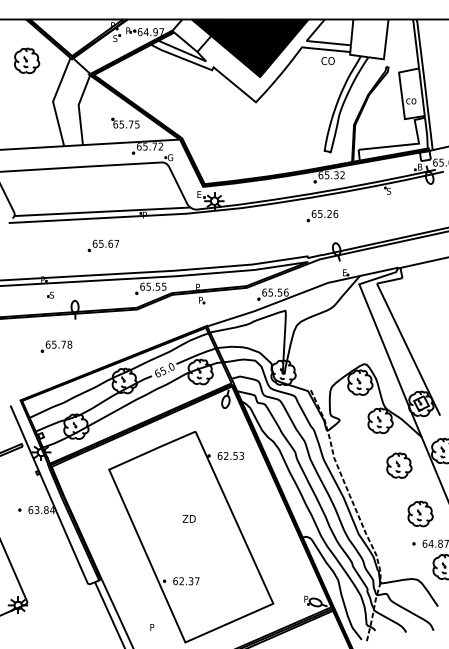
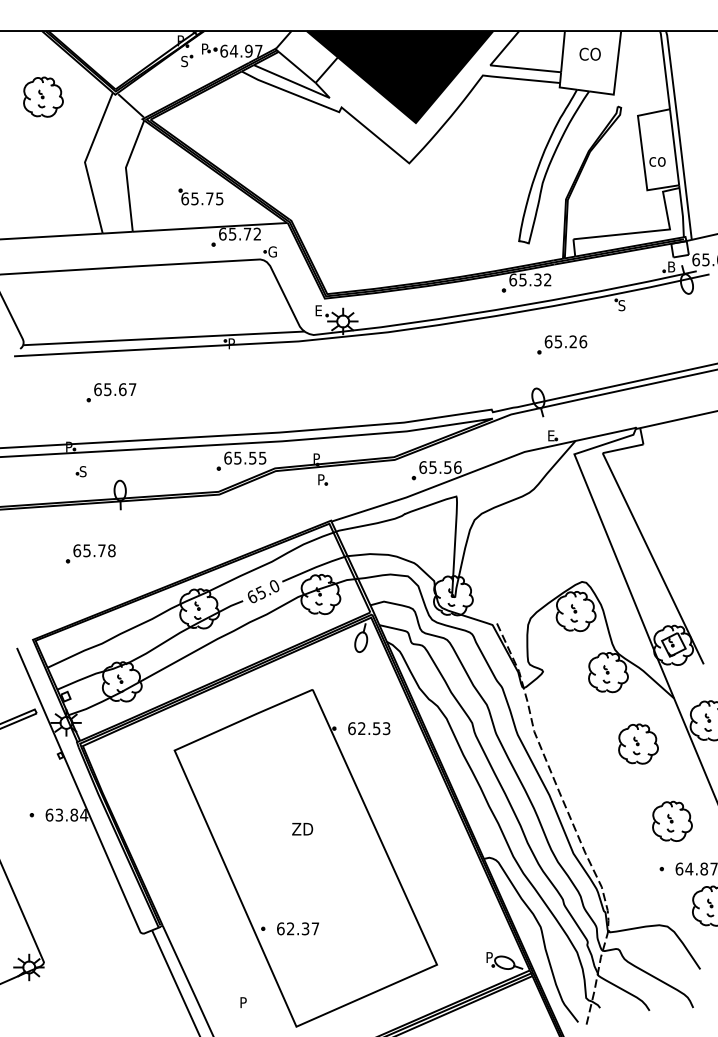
text: (327, 61) -> (589, 54), moved
part: (322, 216) -> (561, 345), moved
part: (102, 245) -> (109, 392), moved

